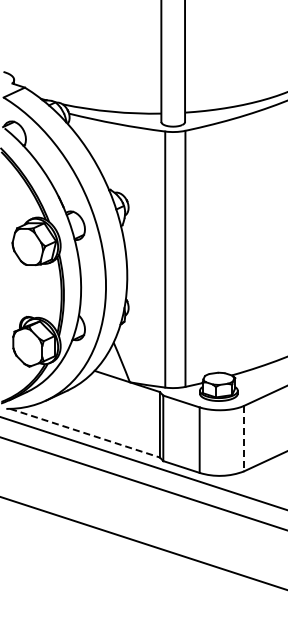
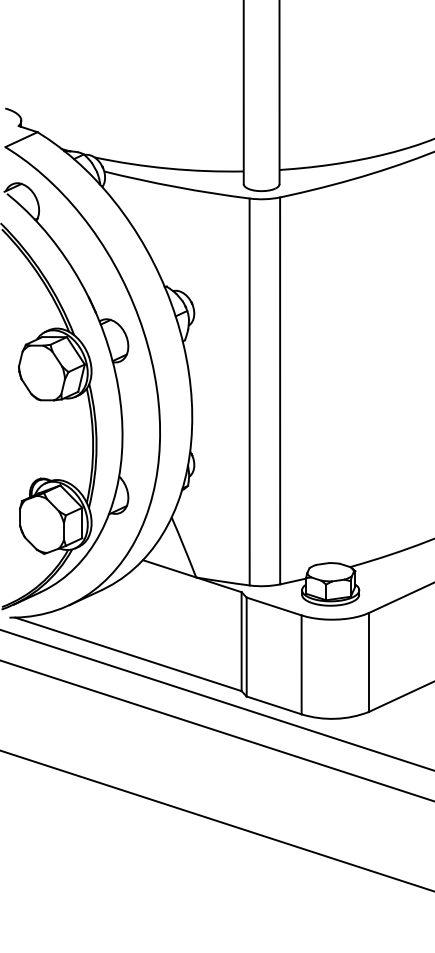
line: (85, 433) -> (129, 654), dashed -> solid
line: (244, 438) -> (369, 662), dashed -> solid

